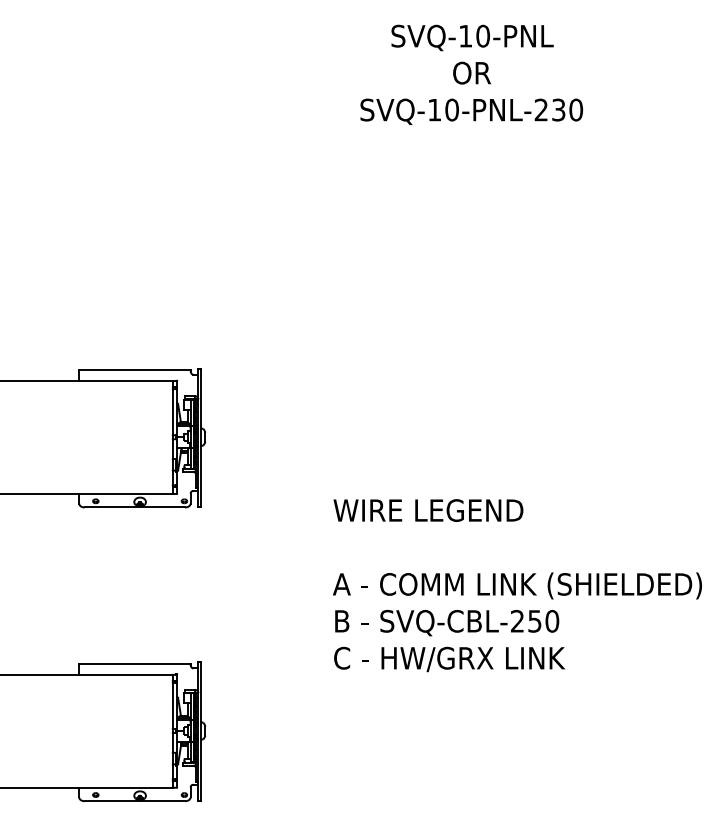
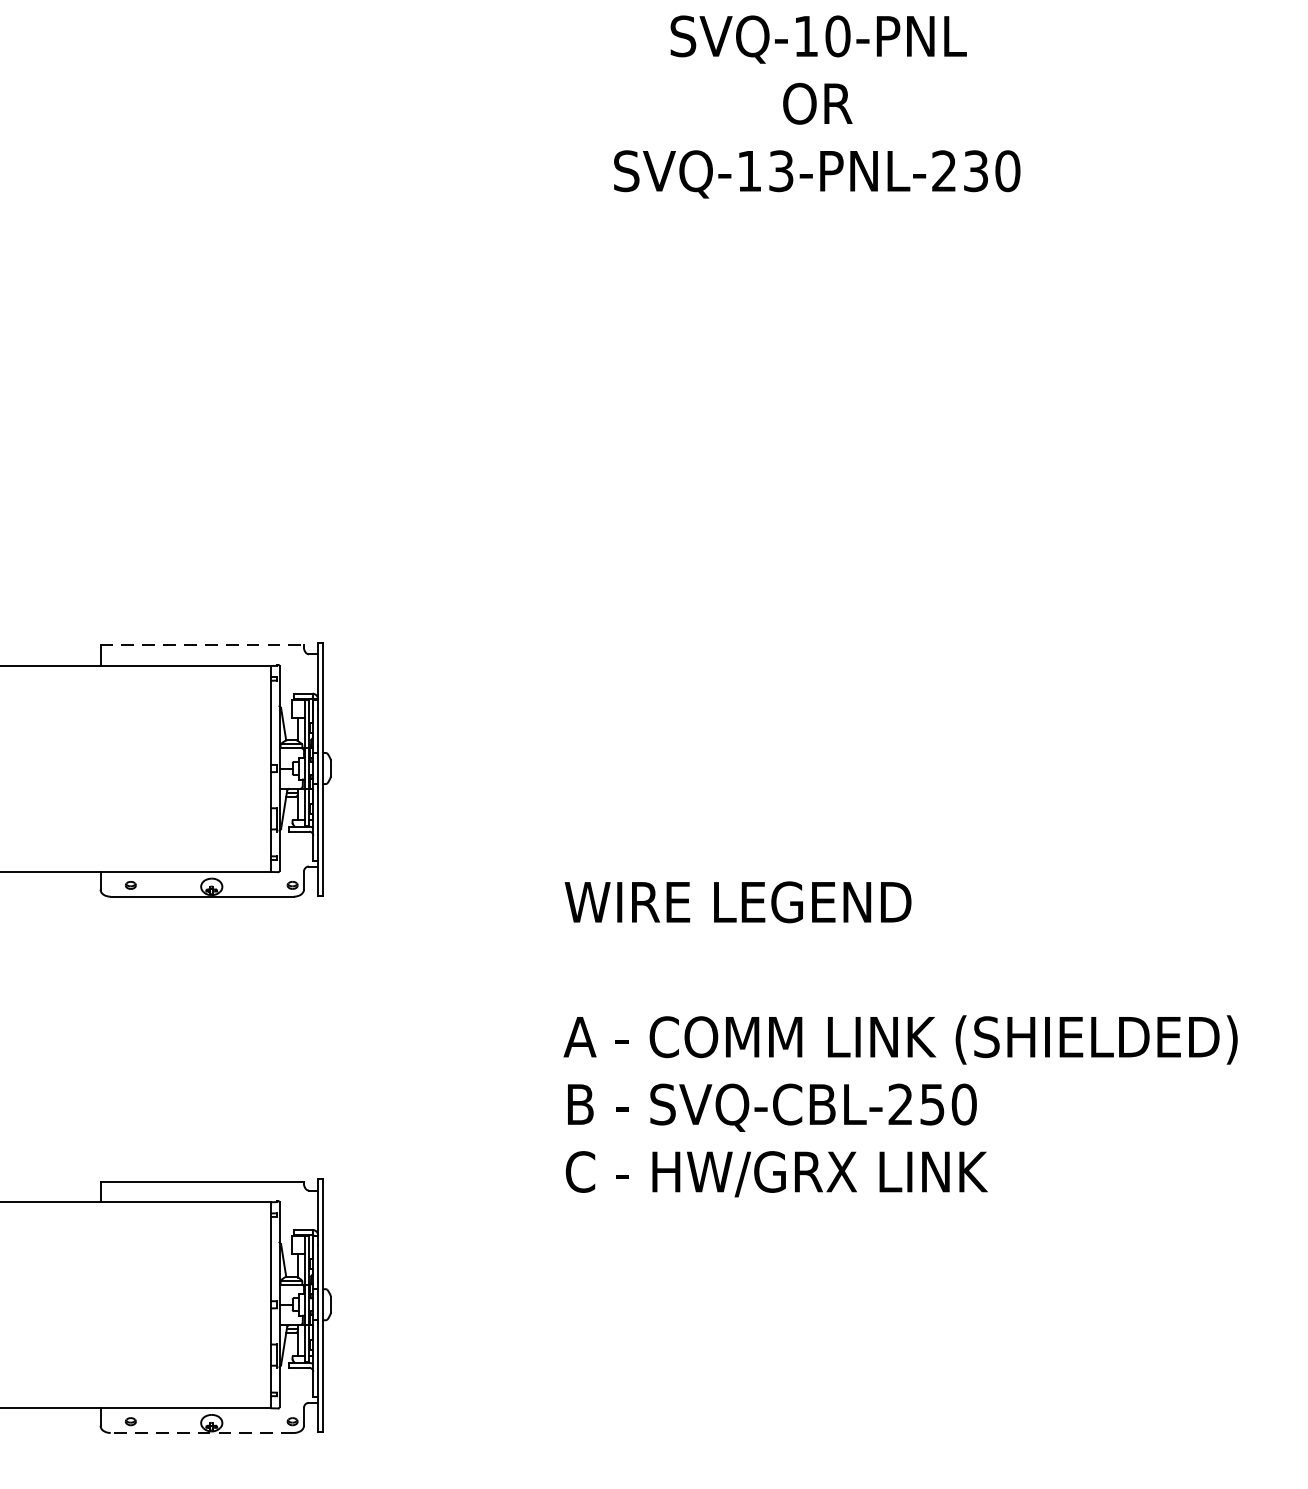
text: (451, 109) -> (780, 170), SVQ-10-PNL-230 -> SVQ-13-PNL-230
line: (134, 369) -> (201, 644), solid -> dashed
line: (134, 801) -> (201, 1433), solid -> dashed

